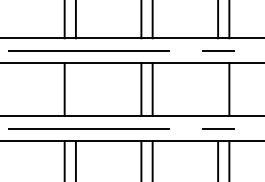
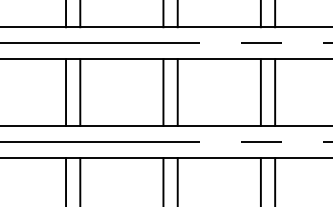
line: (75, 89) -> (79, 92), added
line: (218, 89) -> (261, 92), added

